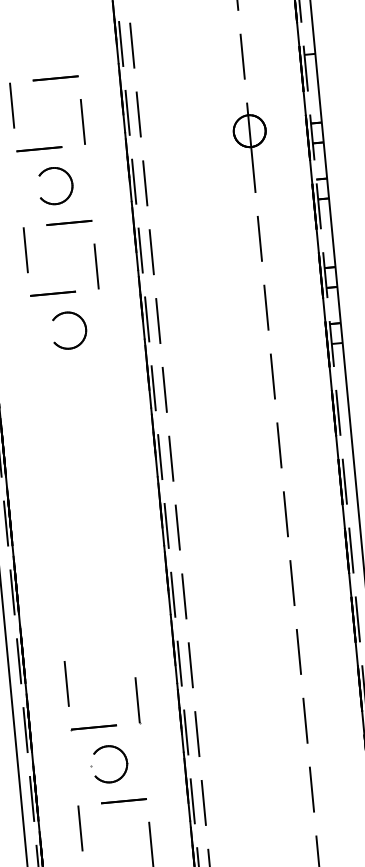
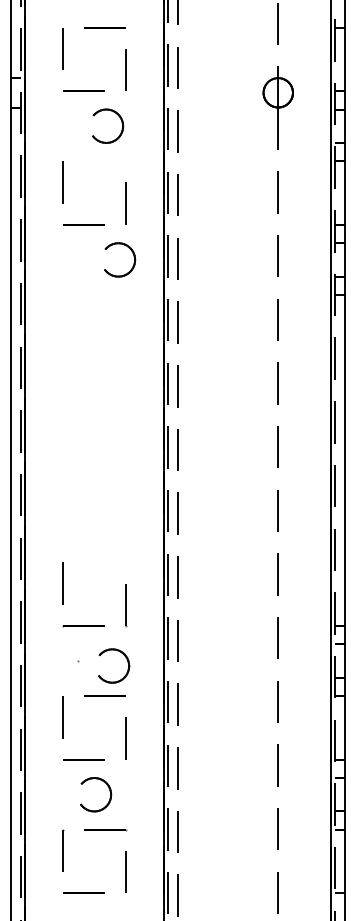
part: (70, 181) -> (121, 123), moved
line: (68, 222) -> (104, 160), removed
part: (83, 325) -> (133, 256), moved
part: (124, 758) -> (127, 662), moved

